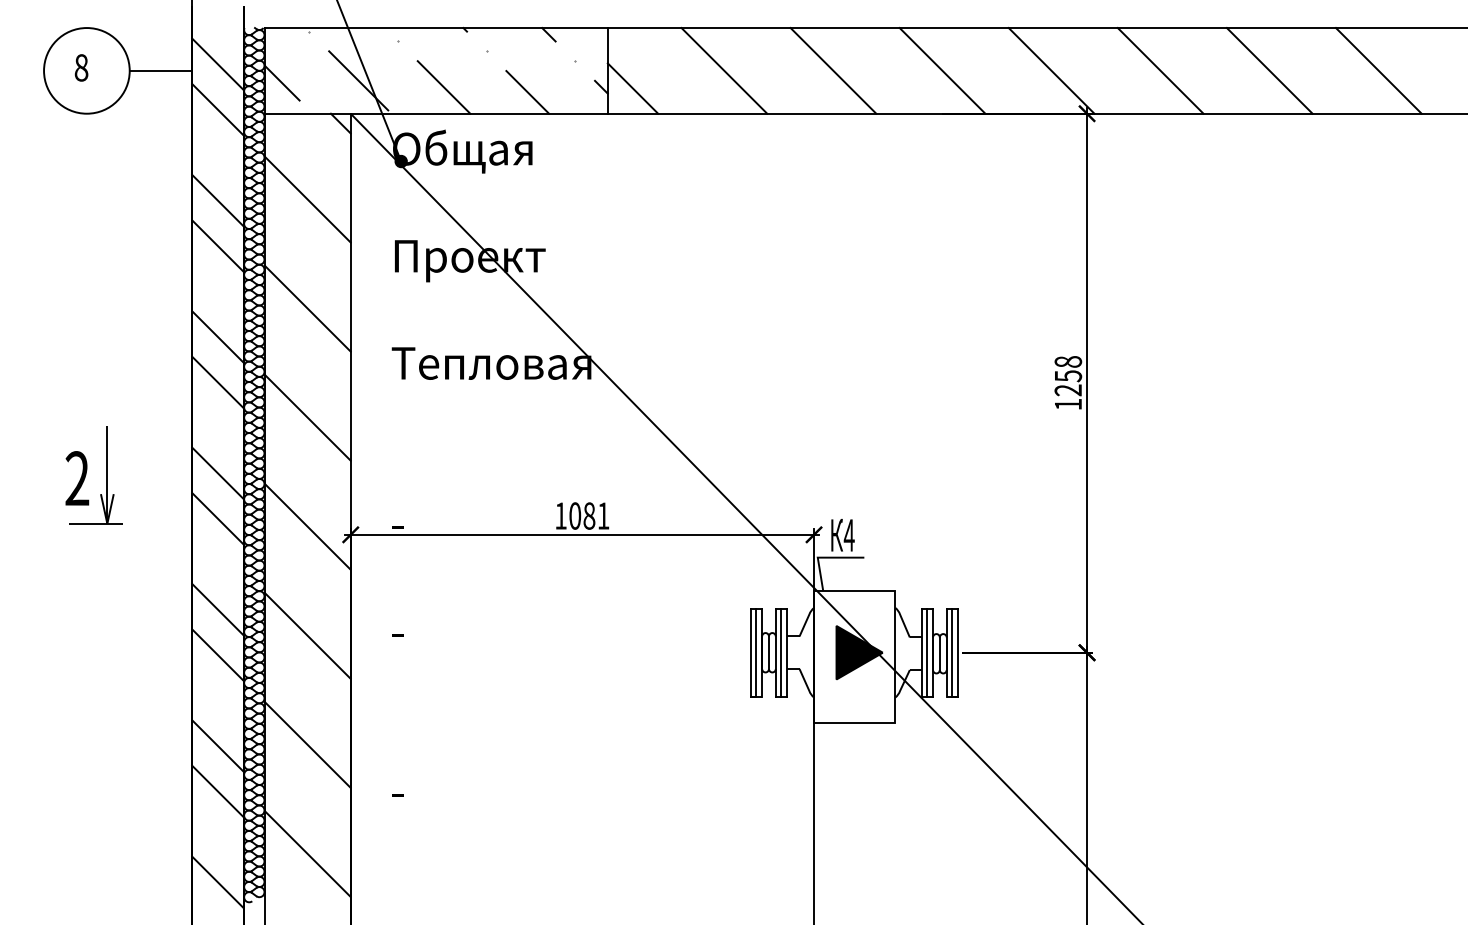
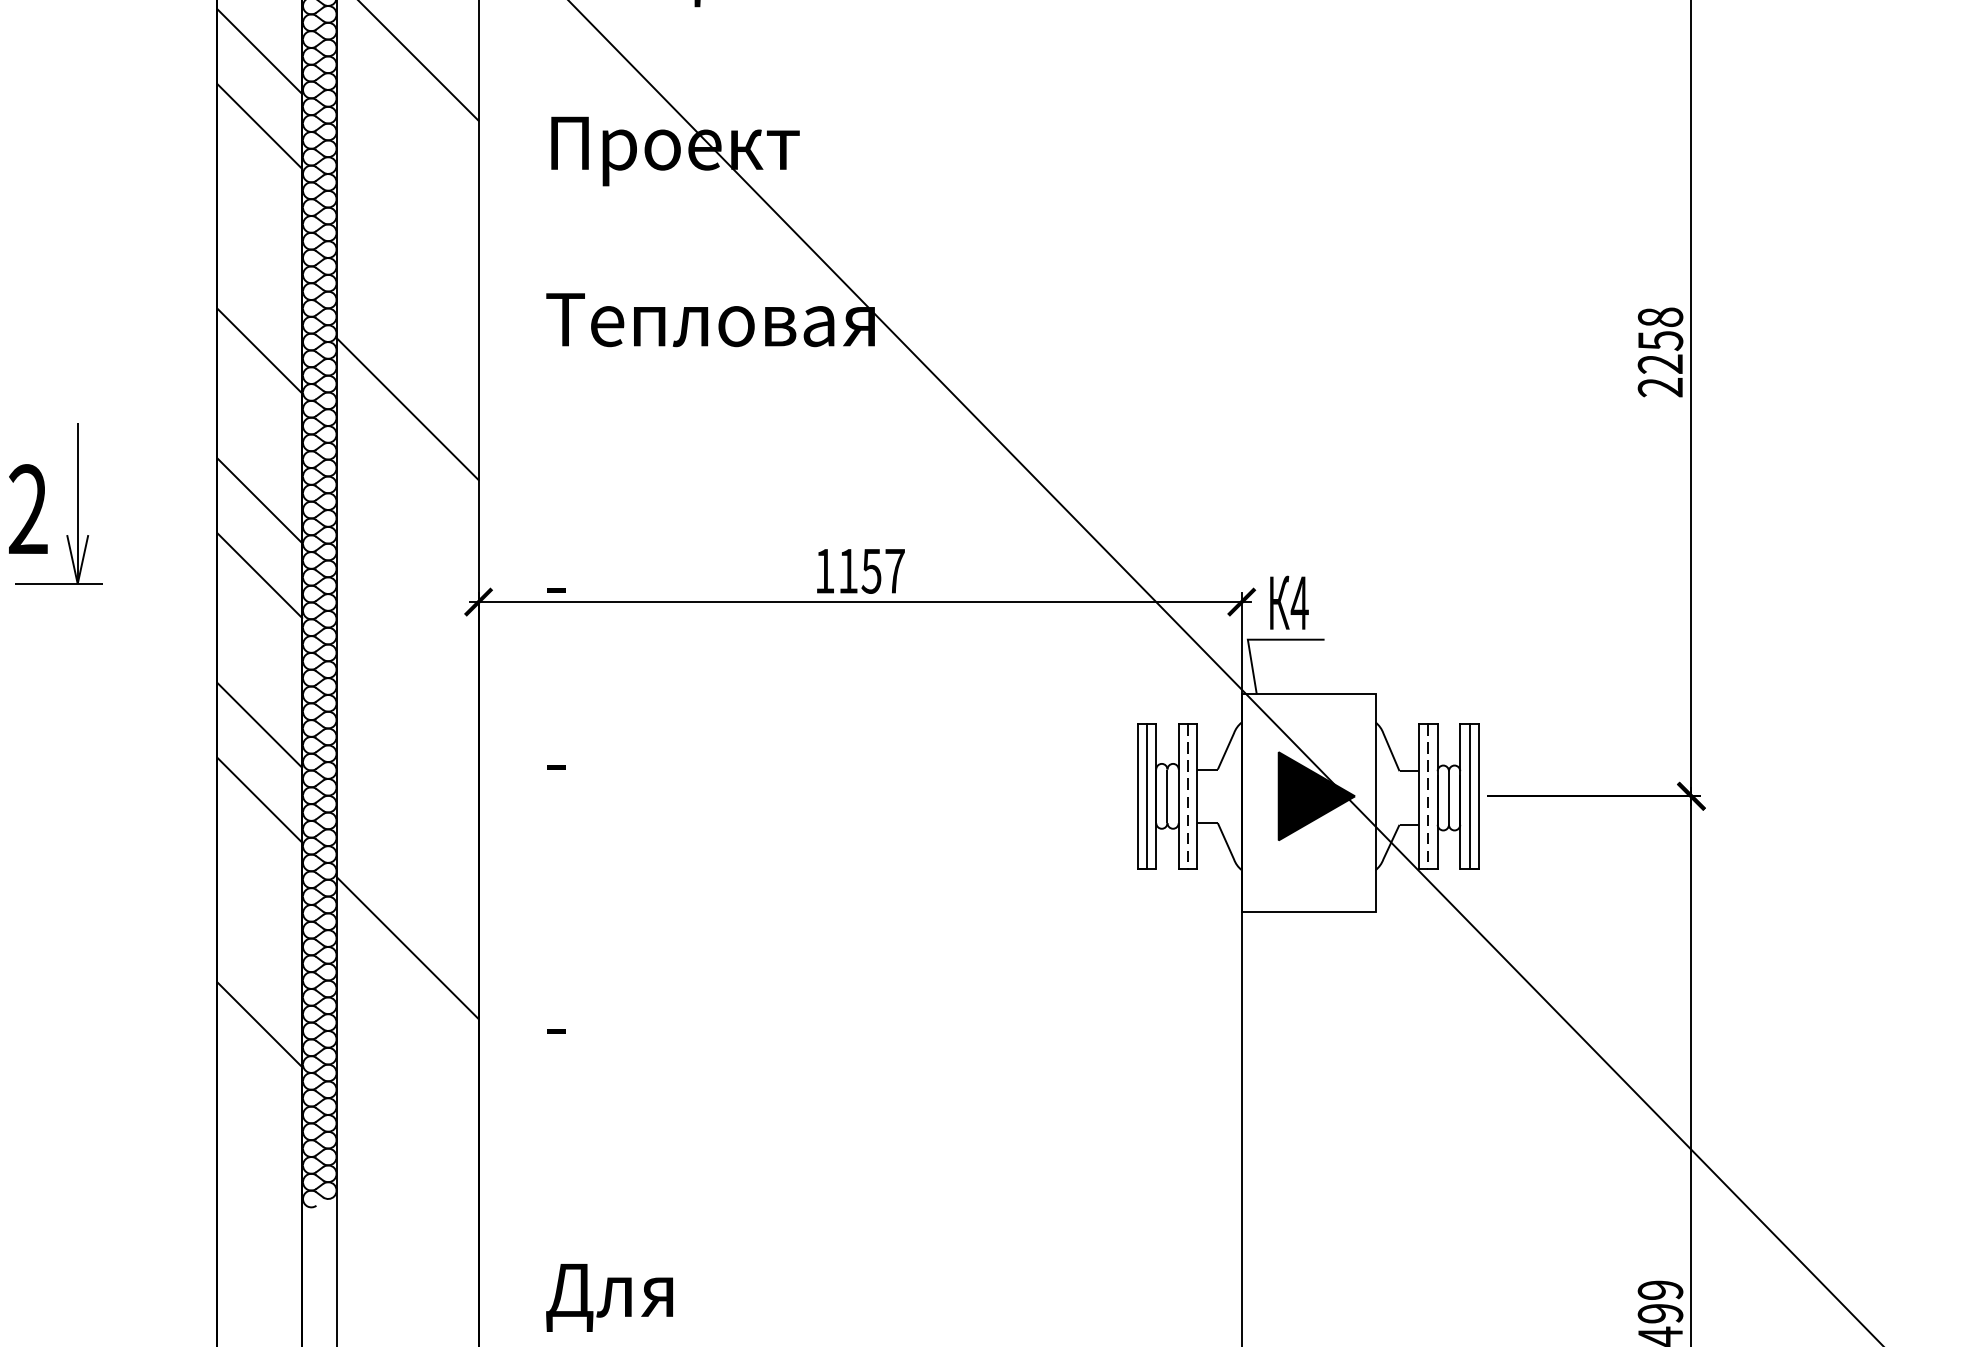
line: (307, 308) -> (407, 229), removed
line: (217, 336) -> (259, 275), removed
text: (1067, 404) -> (1659, 387), 1258 -> 2258
text: (589, 515) -> (871, 570), 1081 -> 1157
line: (307, 526) -> (407, 588), removed
line: (307, 635) -> (407, 767), removed
line: (781, 652) -> (1188, 795), solid -> dashed
line: (927, 652) -> (1428, 795), solid -> dashed
line: (217, 745) -> (259, 949), removed
line: (307, 853) -> (407, 1126), removed
line: (217, 882) -> (259, 1174), removed

